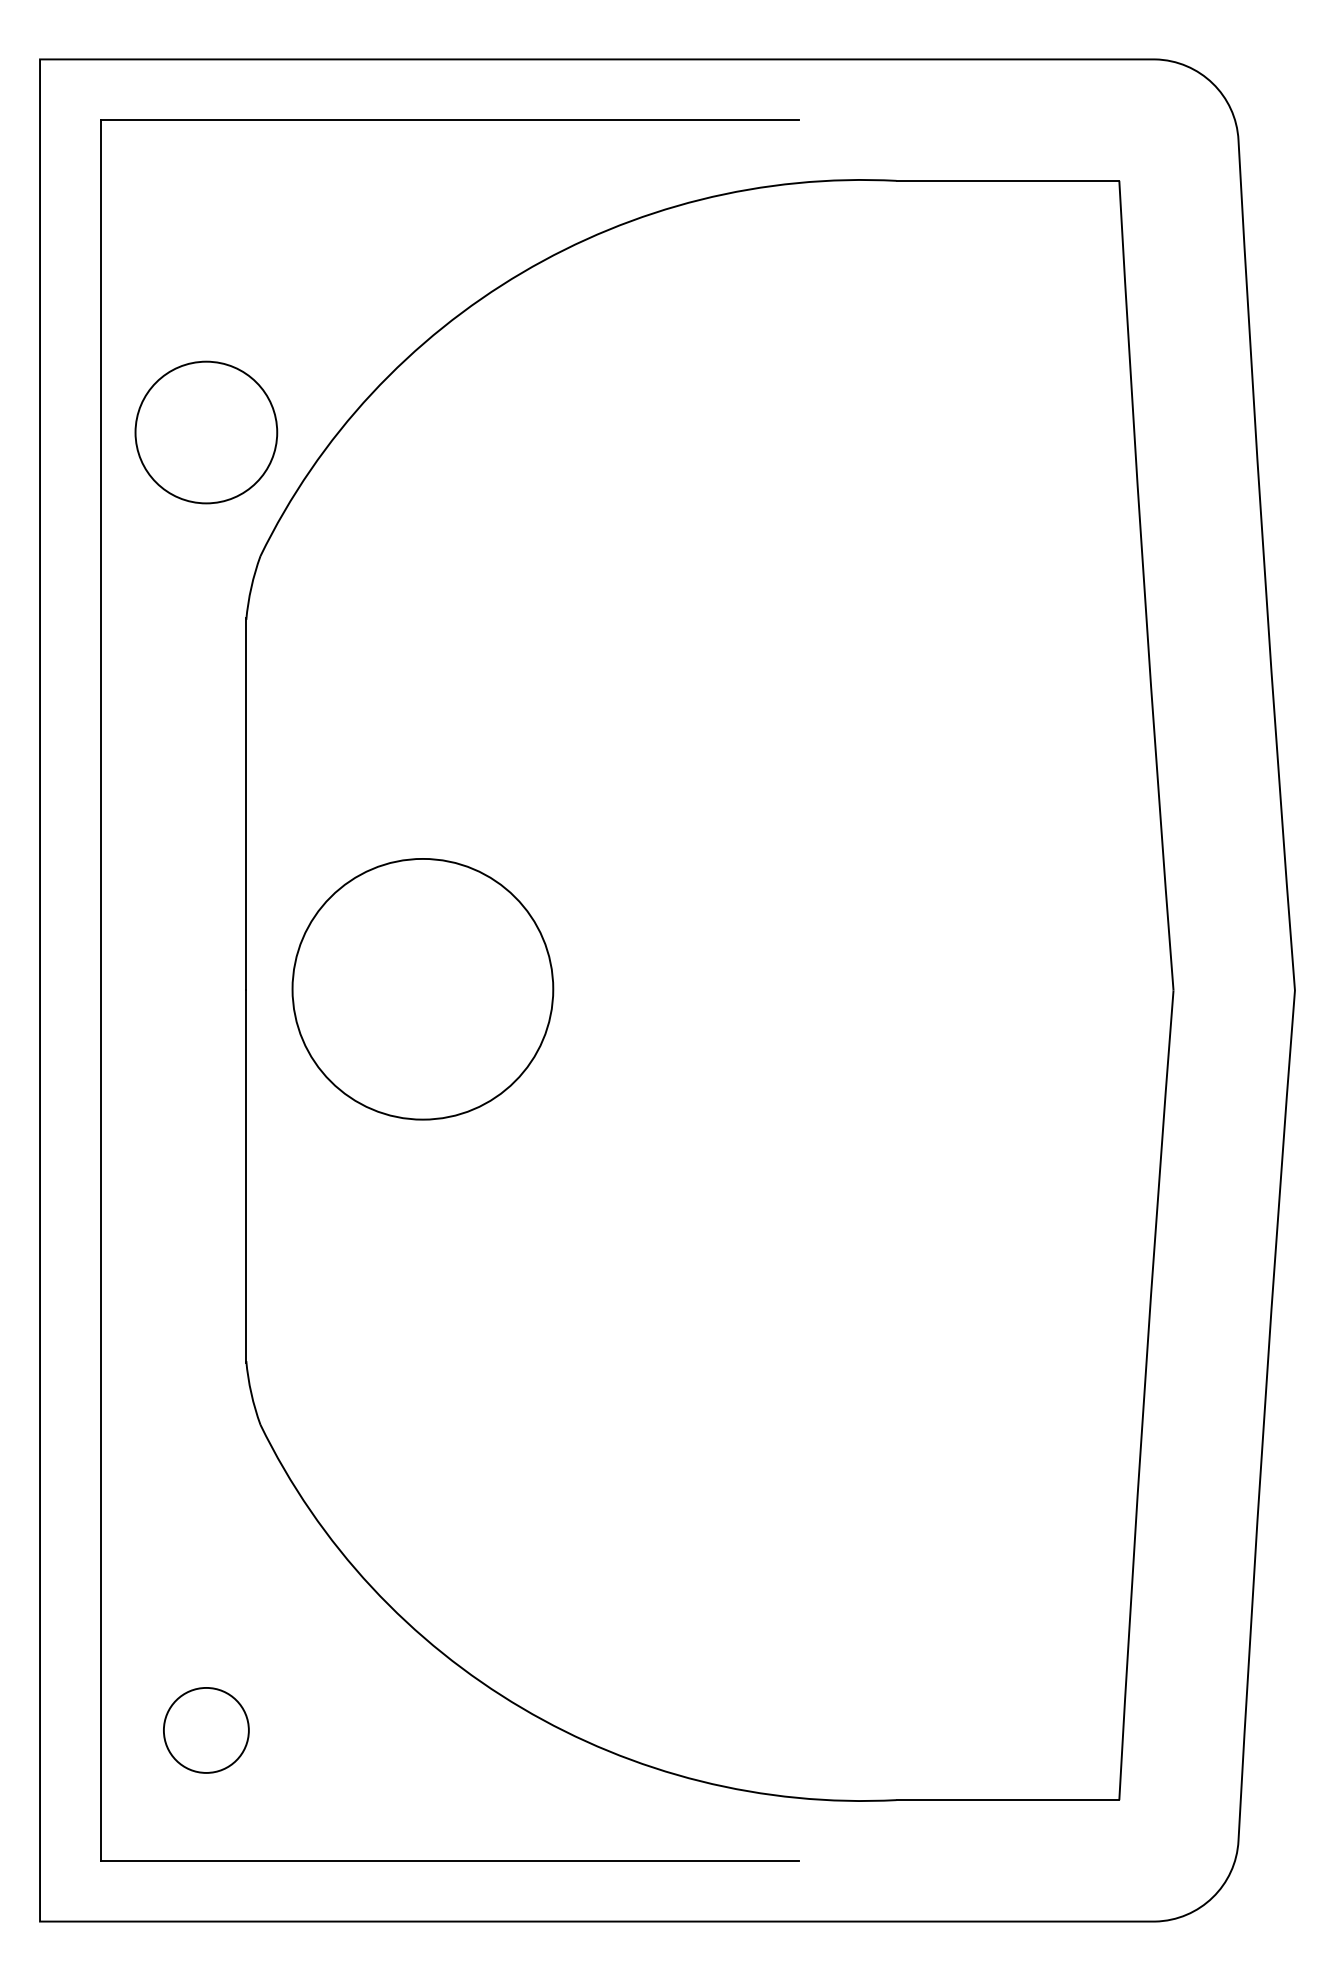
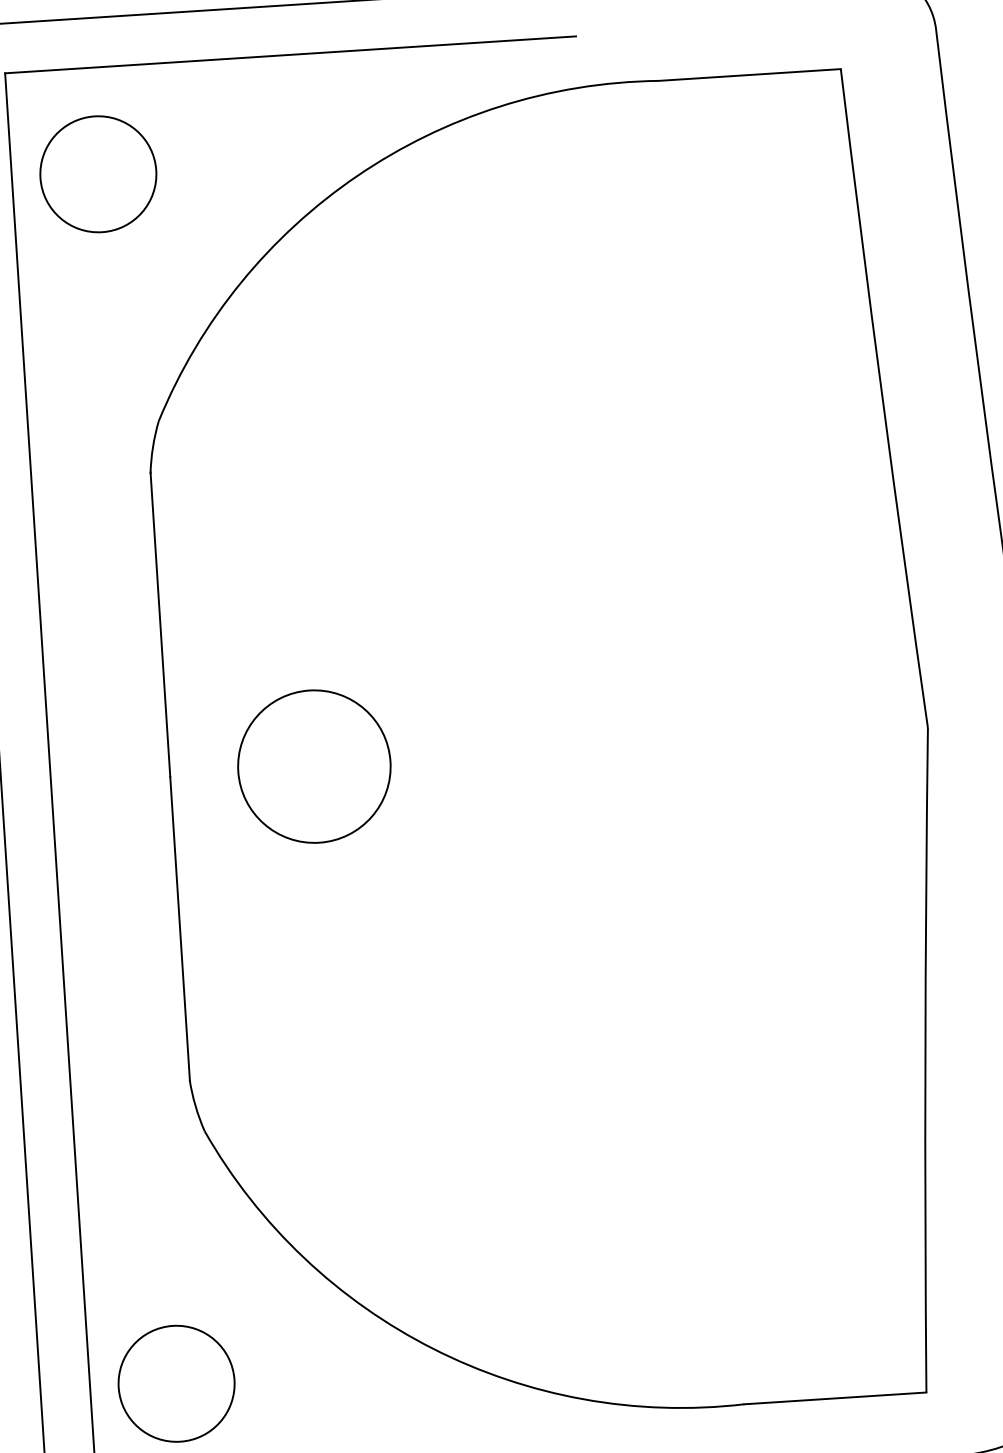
circle: (206, 432) -> (98, 174), moved
circle: (422, 989) -> (314, 766), size x0.71
circle: (206, 1730) -> (176, 1383), size x1.67

